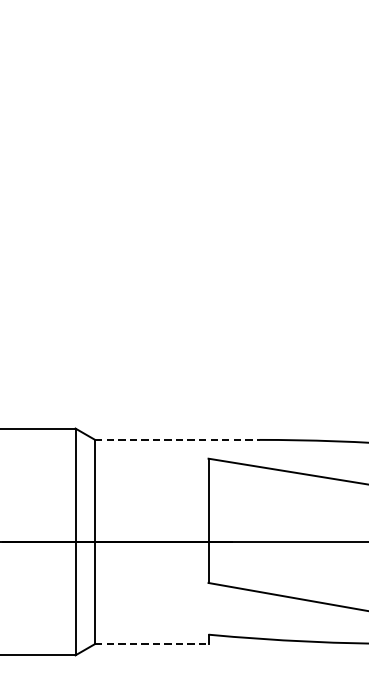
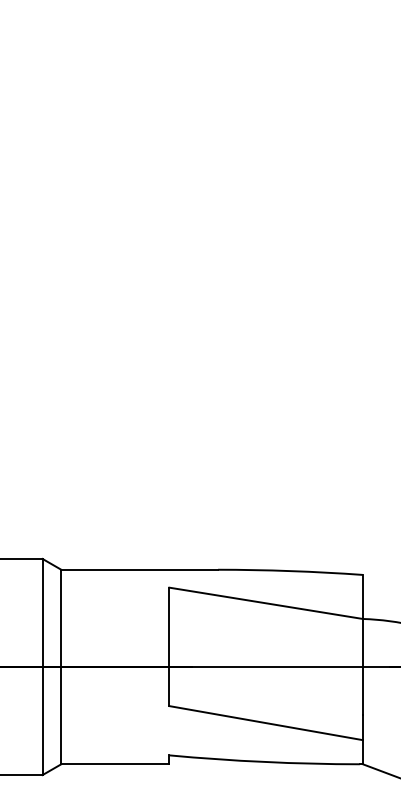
line: (178, 439) -> (140, 569), dashed -> solid
line: (152, 644) -> (115, 764), dashed -> solid

